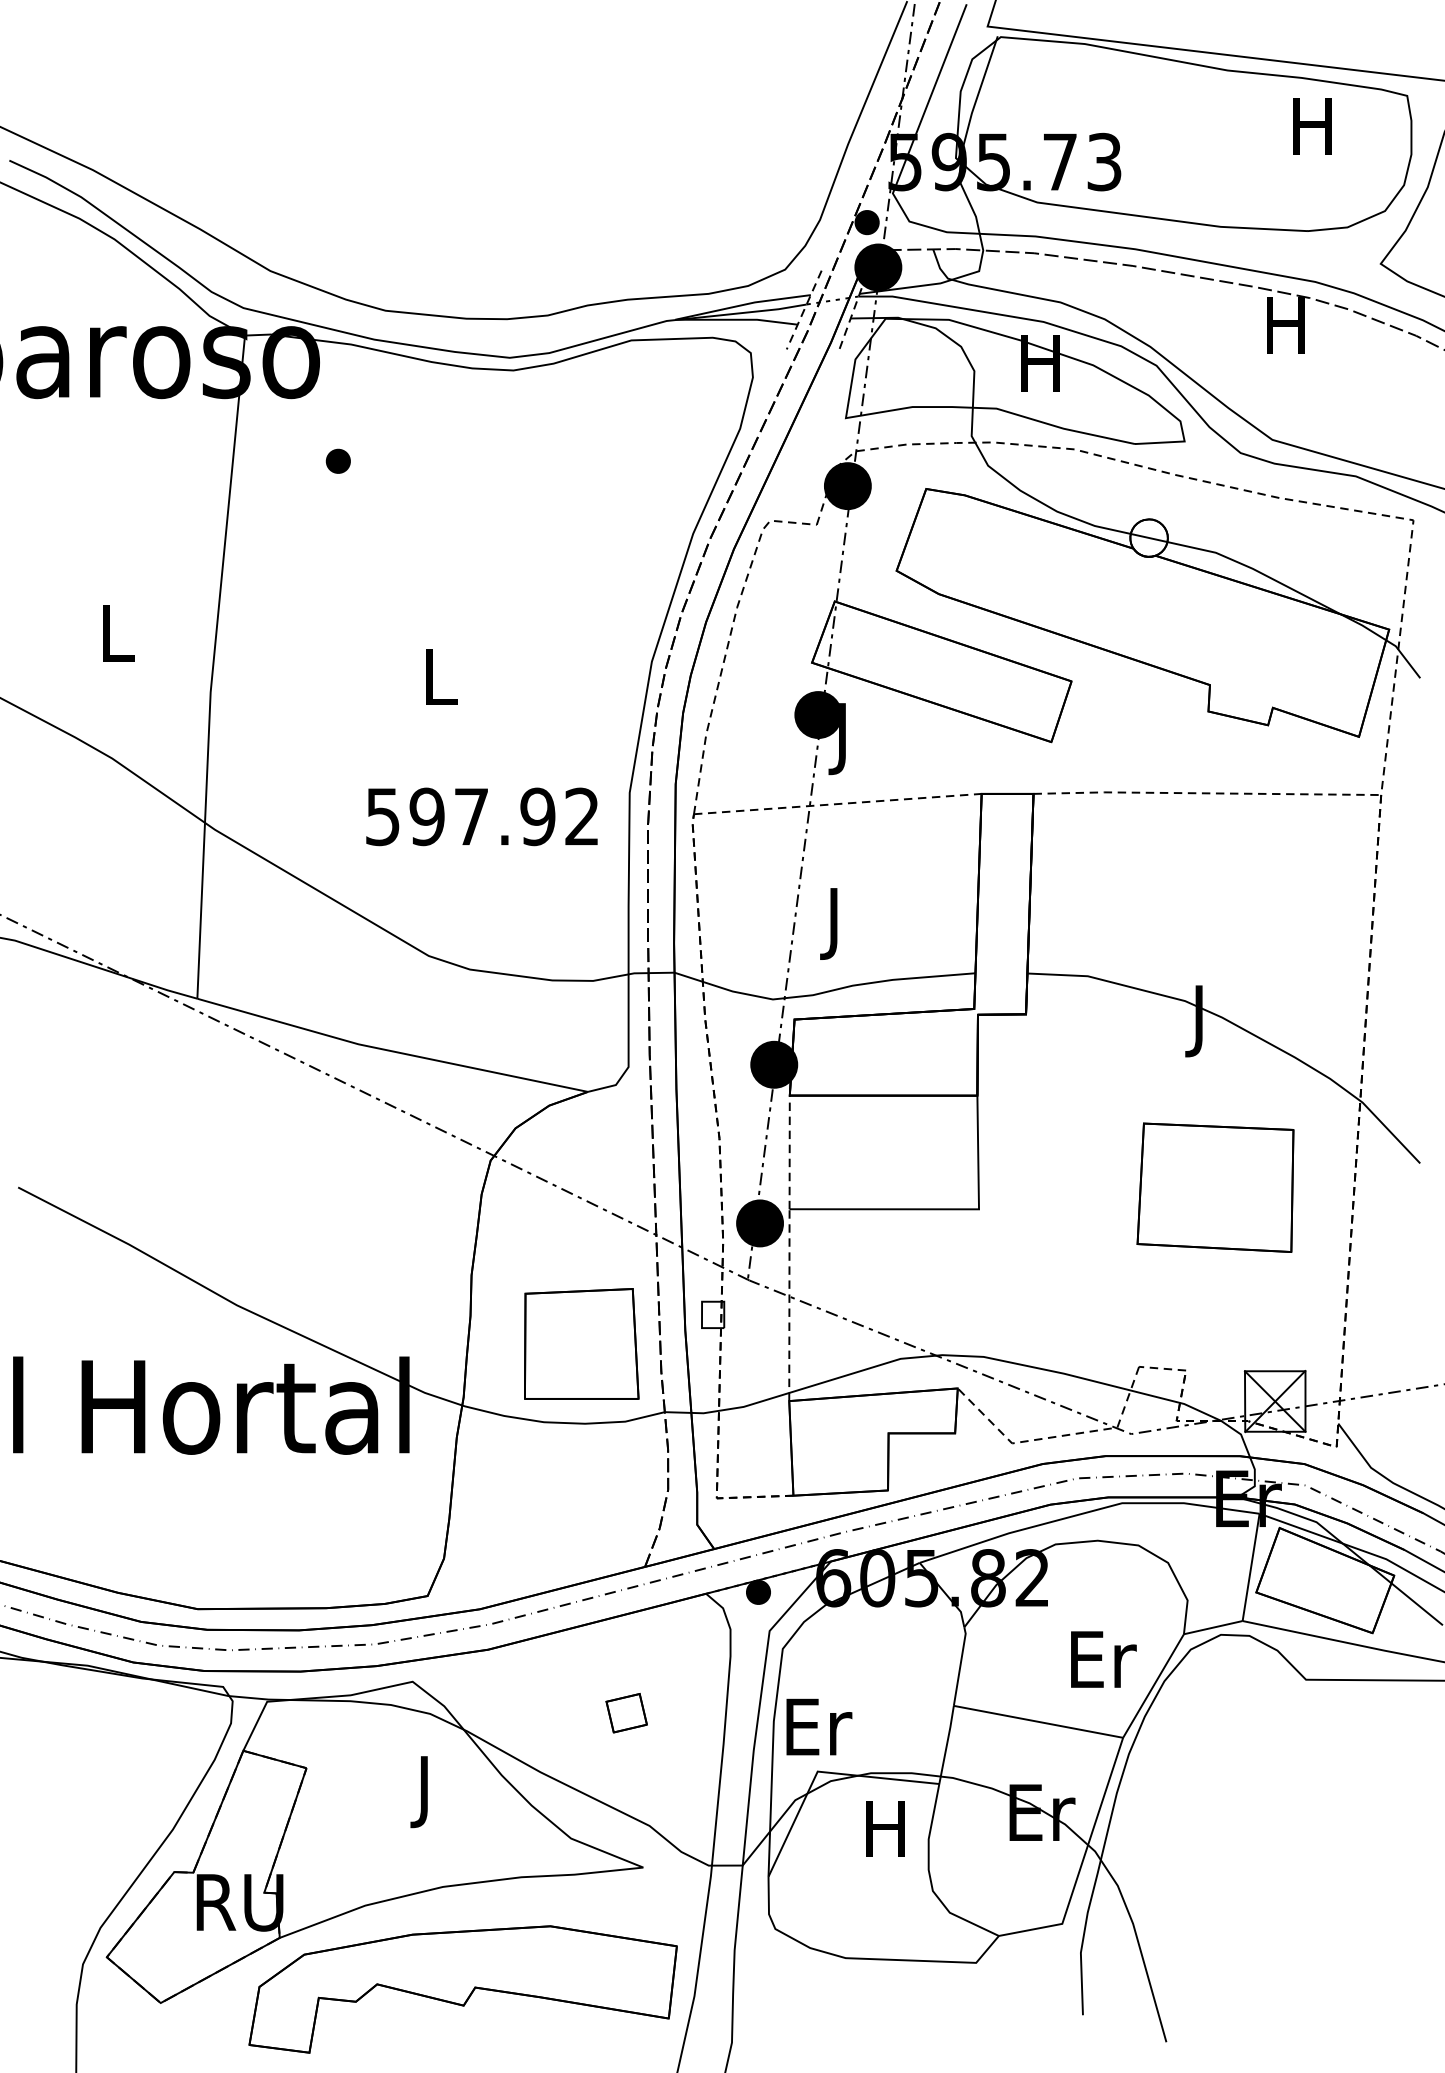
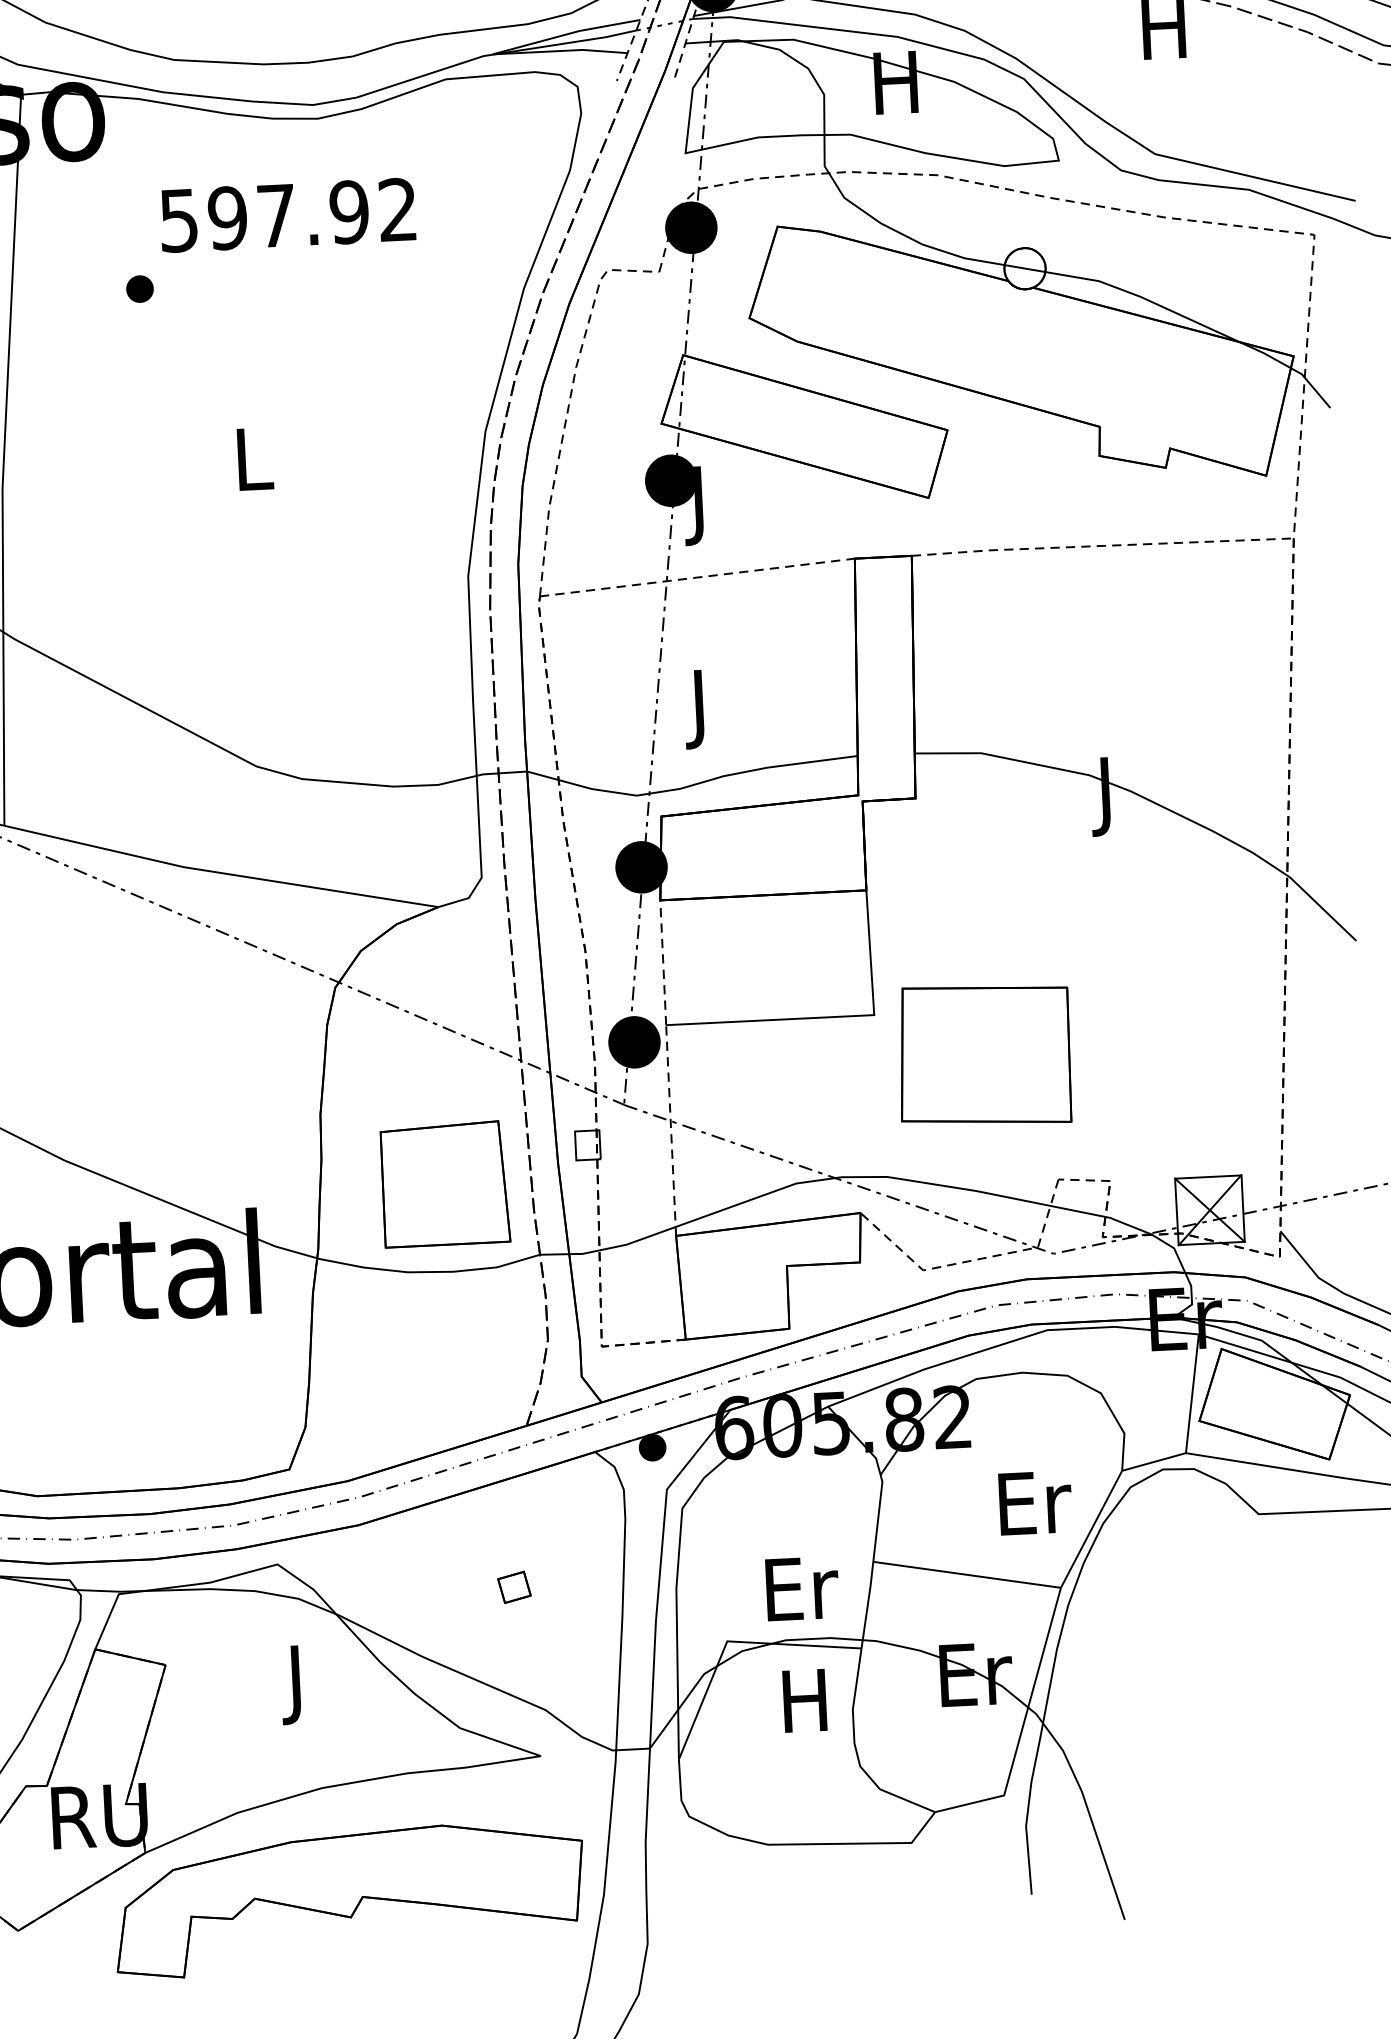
part: (337, 460) -> (138, 288), moved
text: (481, 816) -> (287, 214), moved
part: (1215, 1187) -> (984, 1055), moved
part: (626, 1712) -> (514, 1586), size x0.71
text: (819, 1726) -> (802, 1588), moved

